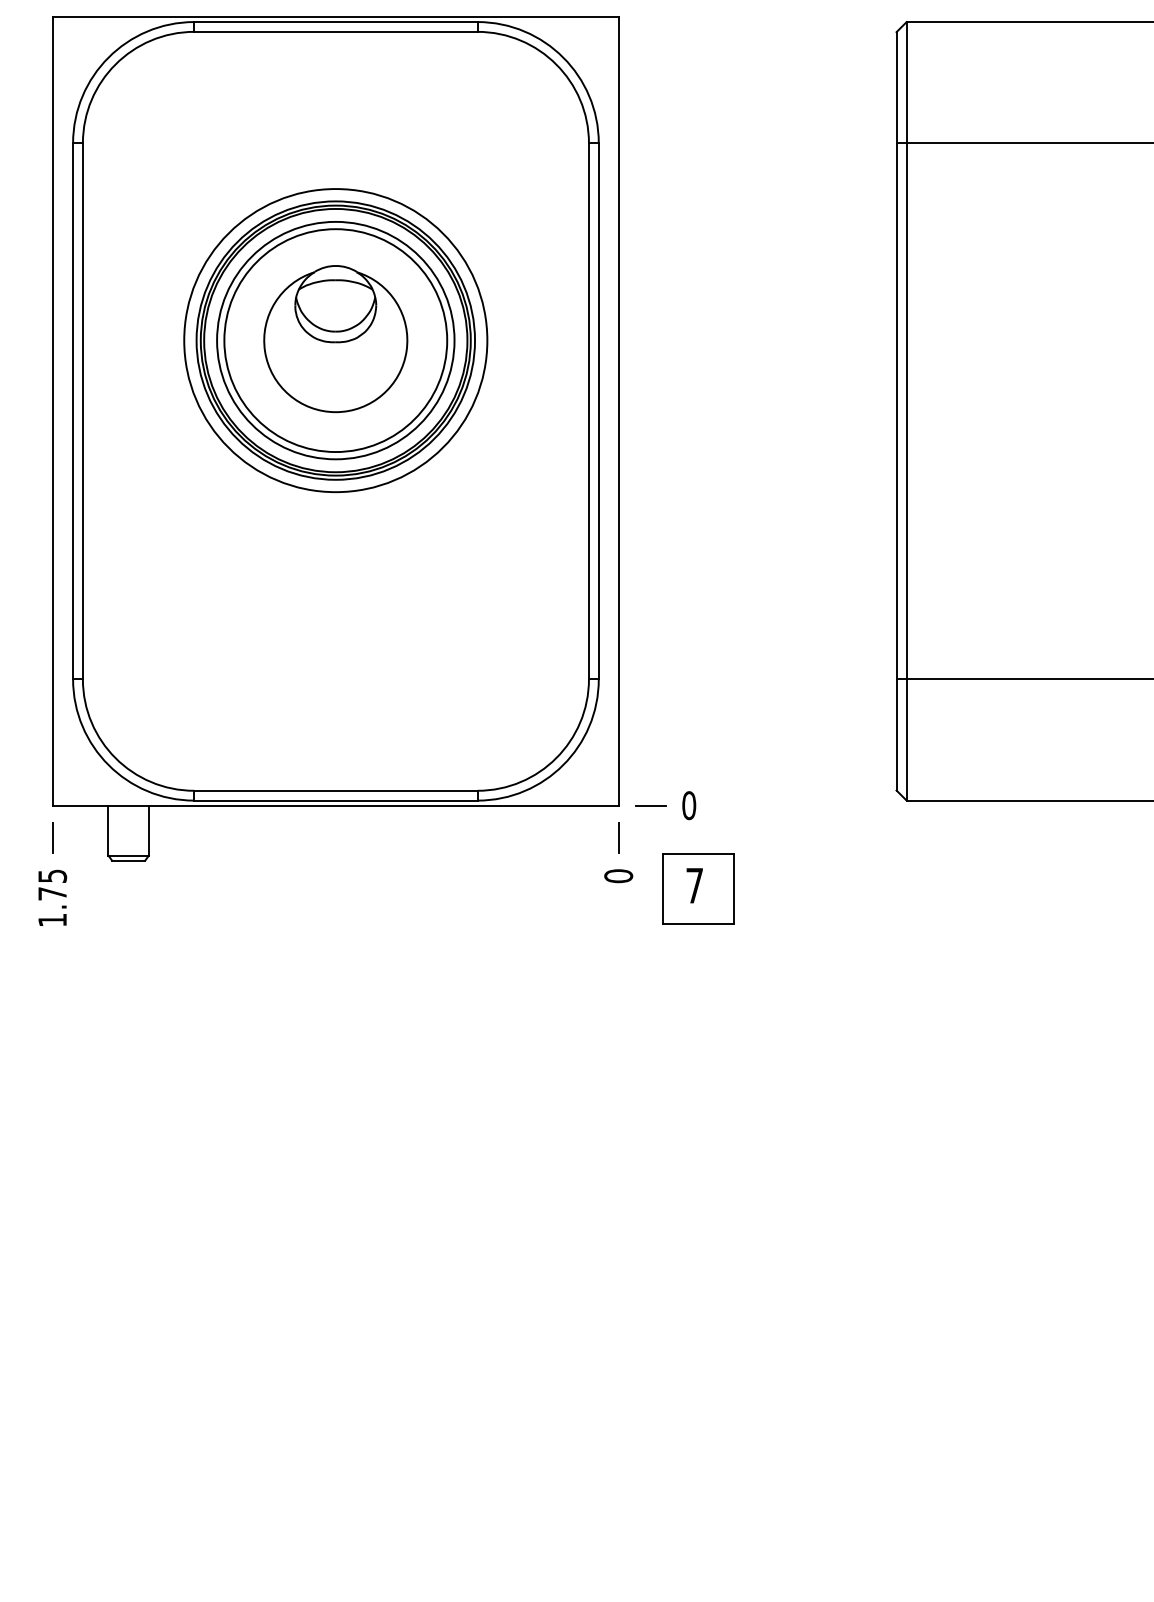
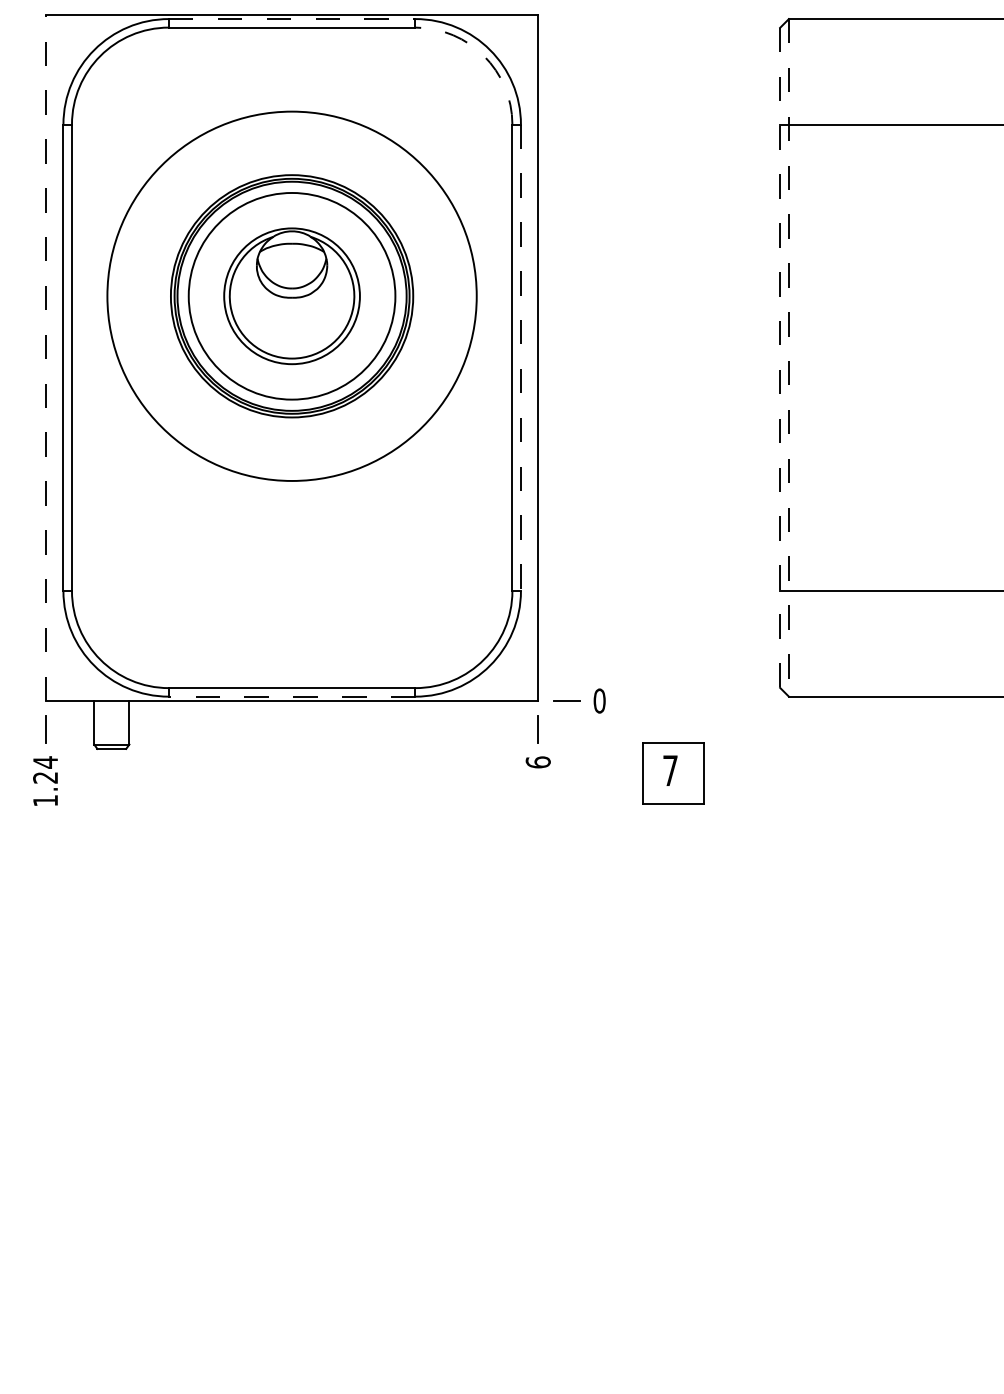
line: (336, 22) -> (292, 19), solid -> dashed
arc: (556, 65) -> (484, 56), solid -> dashed
circle: (335, 340) -> (291, 296), size x1.4
circle: (336, 340) -> (292, 296), size x0.7
line: (52, 410) -> (45, 357), solid -> dashed
line: (906, 410) -> (788, 357), solid -> dashed
line: (598, 412) -> (520, 358), solid -> dashed
line: (896, 412) -> (780, 358), solid -> dashed
line: (335, 800) -> (291, 696), solid -> dashed
text: (617, 876) -> (537, 762), 0 -> 6
text: (52, 884) -> (45, 769), 1.75 -> 1.24
part: (698, 888) -> (673, 773), moved

